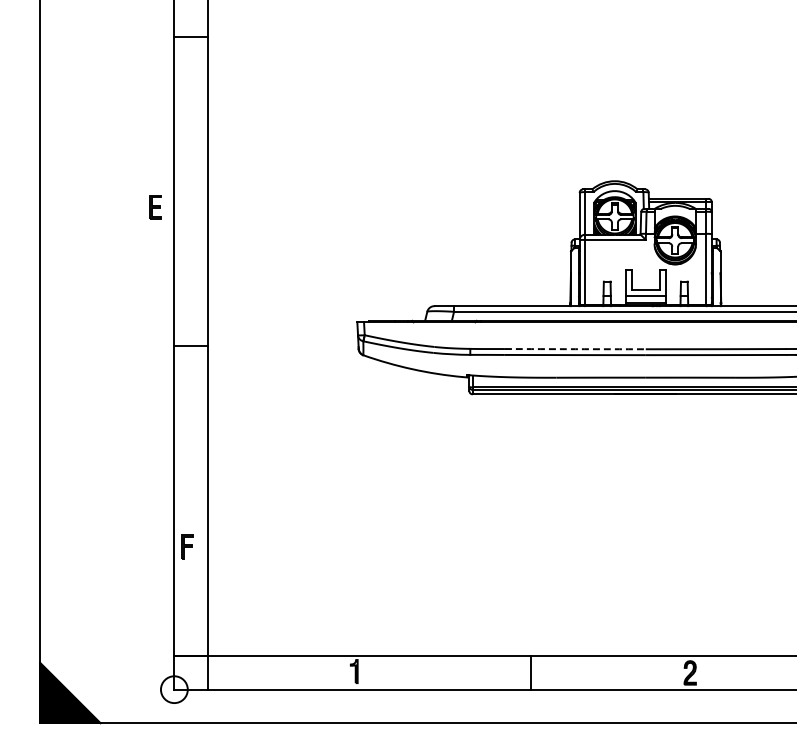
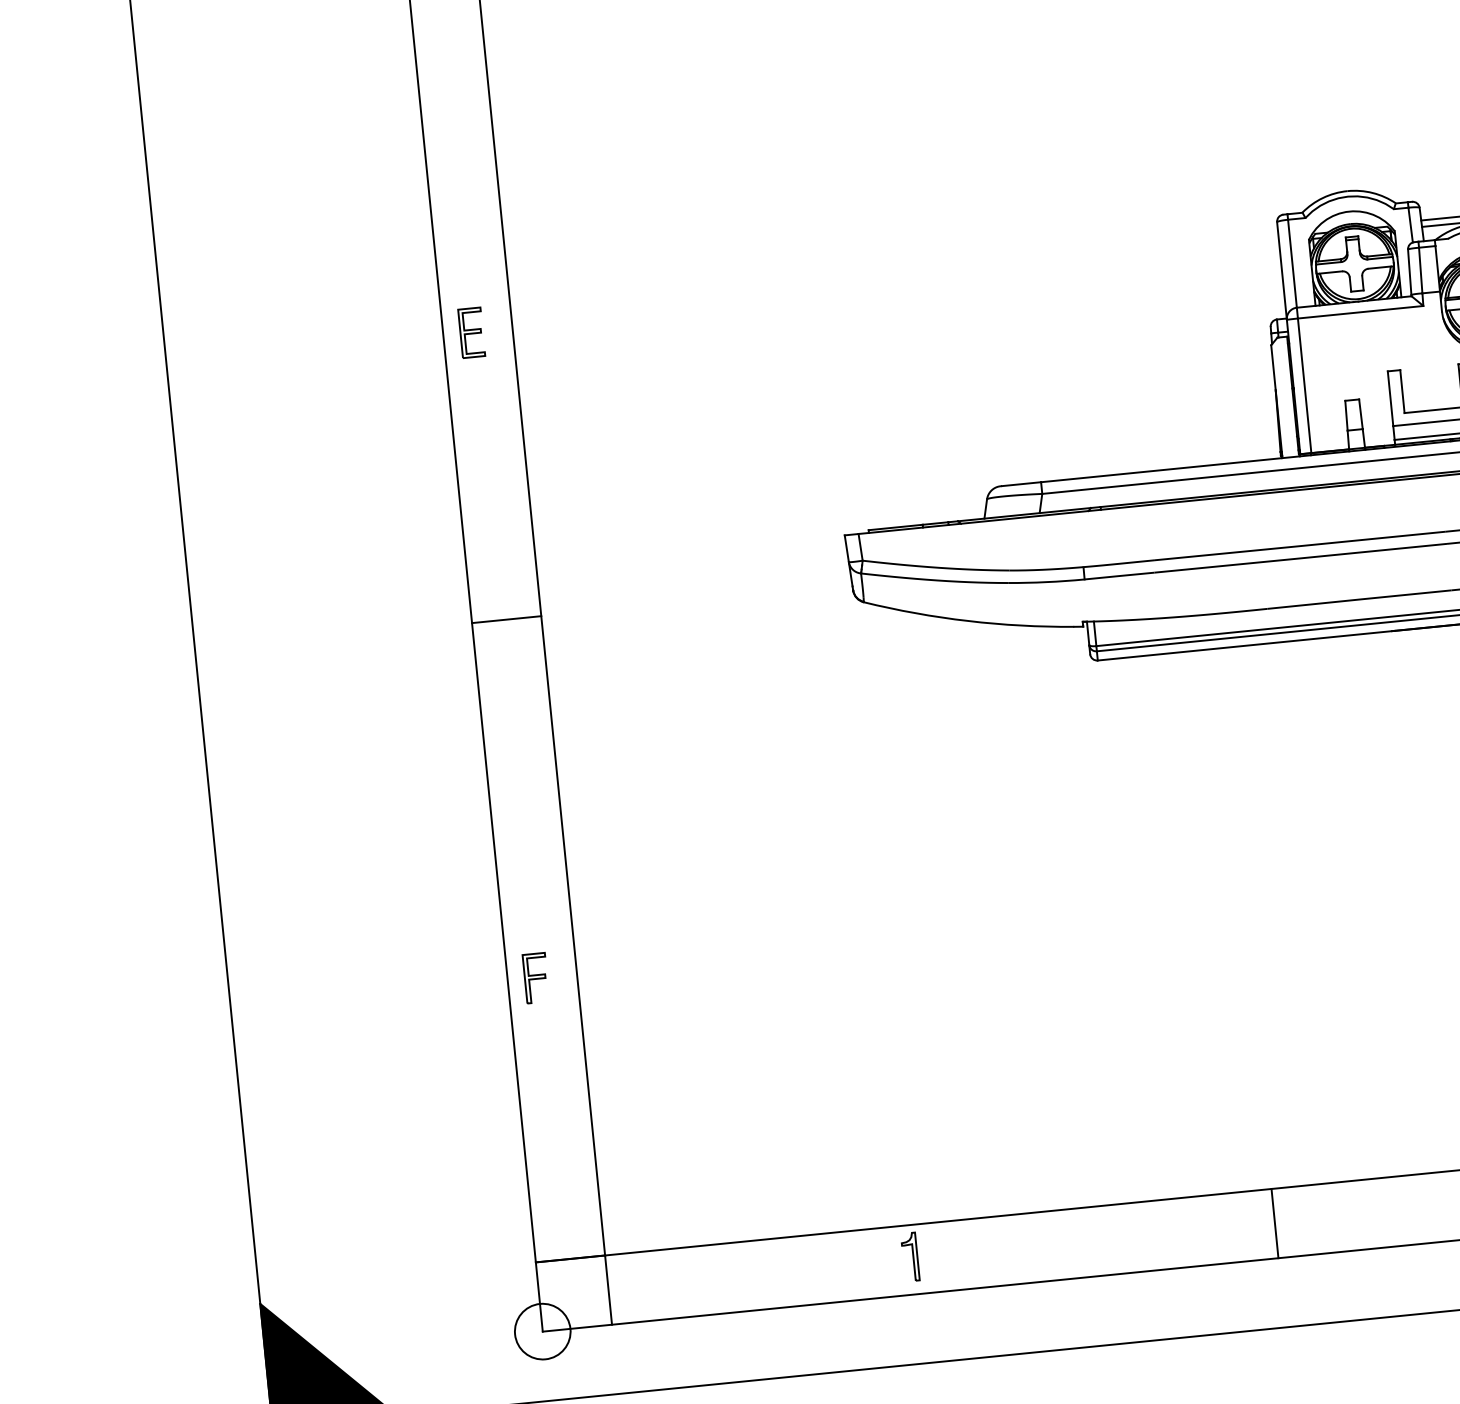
part: (155, 207) -> (472, 333), moved
arc: (575, 349) -> (1300, 546), dashed -> solid
part: (187, 546) -> (536, 977), moved

